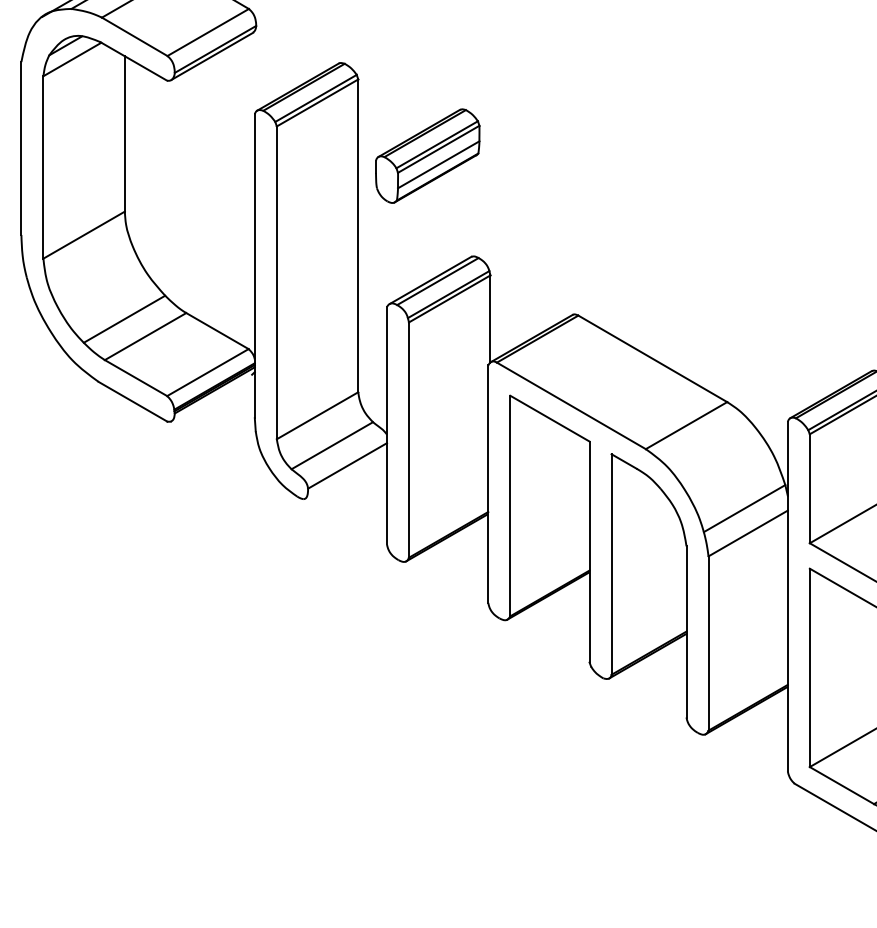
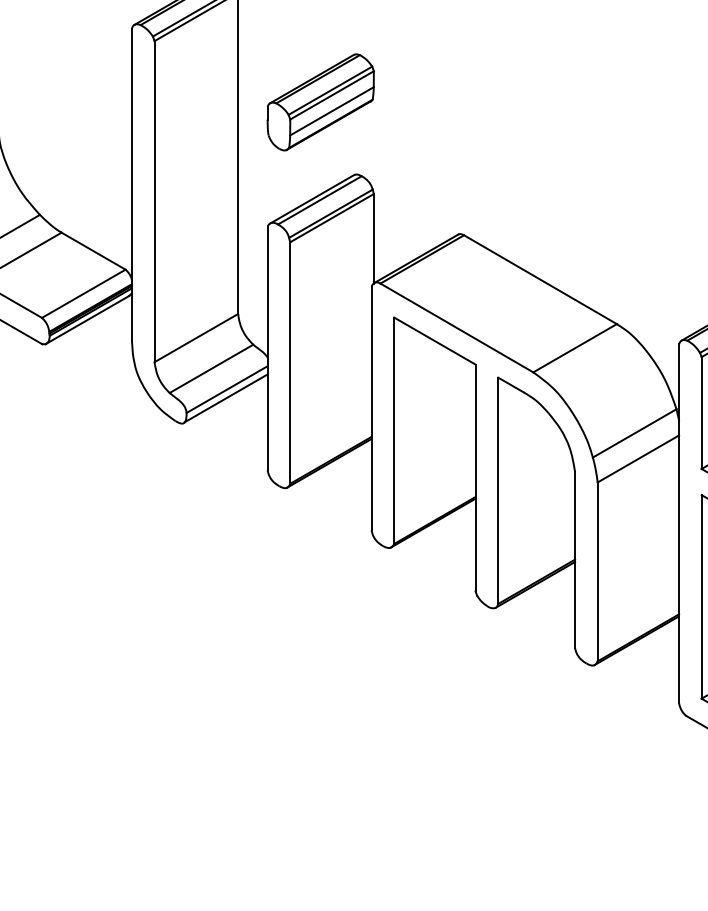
part: (427, 155) -> (320, 101), moved
line: (211, 397) -> (87, 319), added
line: (346, 474) -> (226, 398), added

